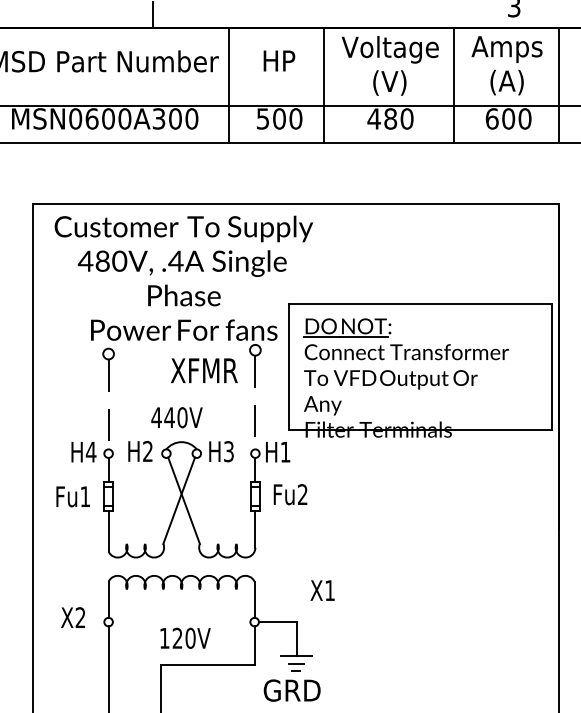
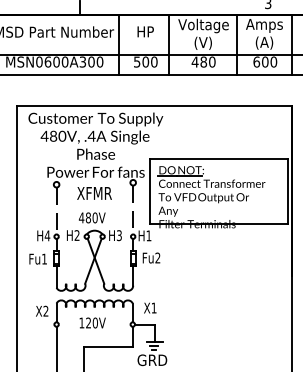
text: (204, 370) -> (94, 193), moved
text: (169, 416) -> (88, 217), 440V -> 480V
text: (323, 589) -> (150, 307), moved
text: (73, 616) -> (42, 310), moved
text: (185, 637) -> (92, 322), moved

